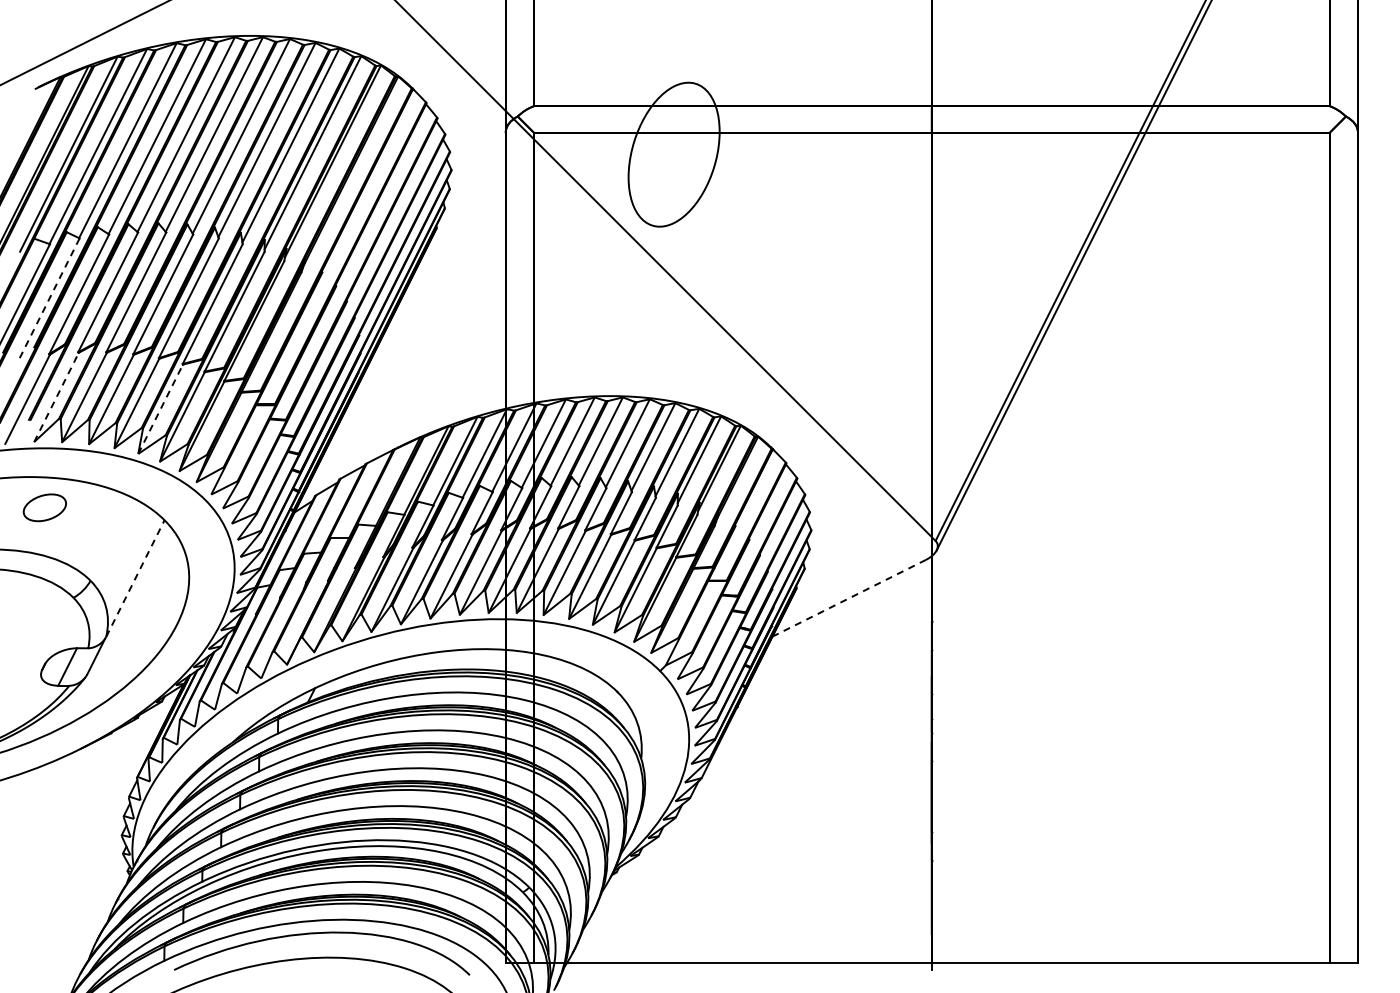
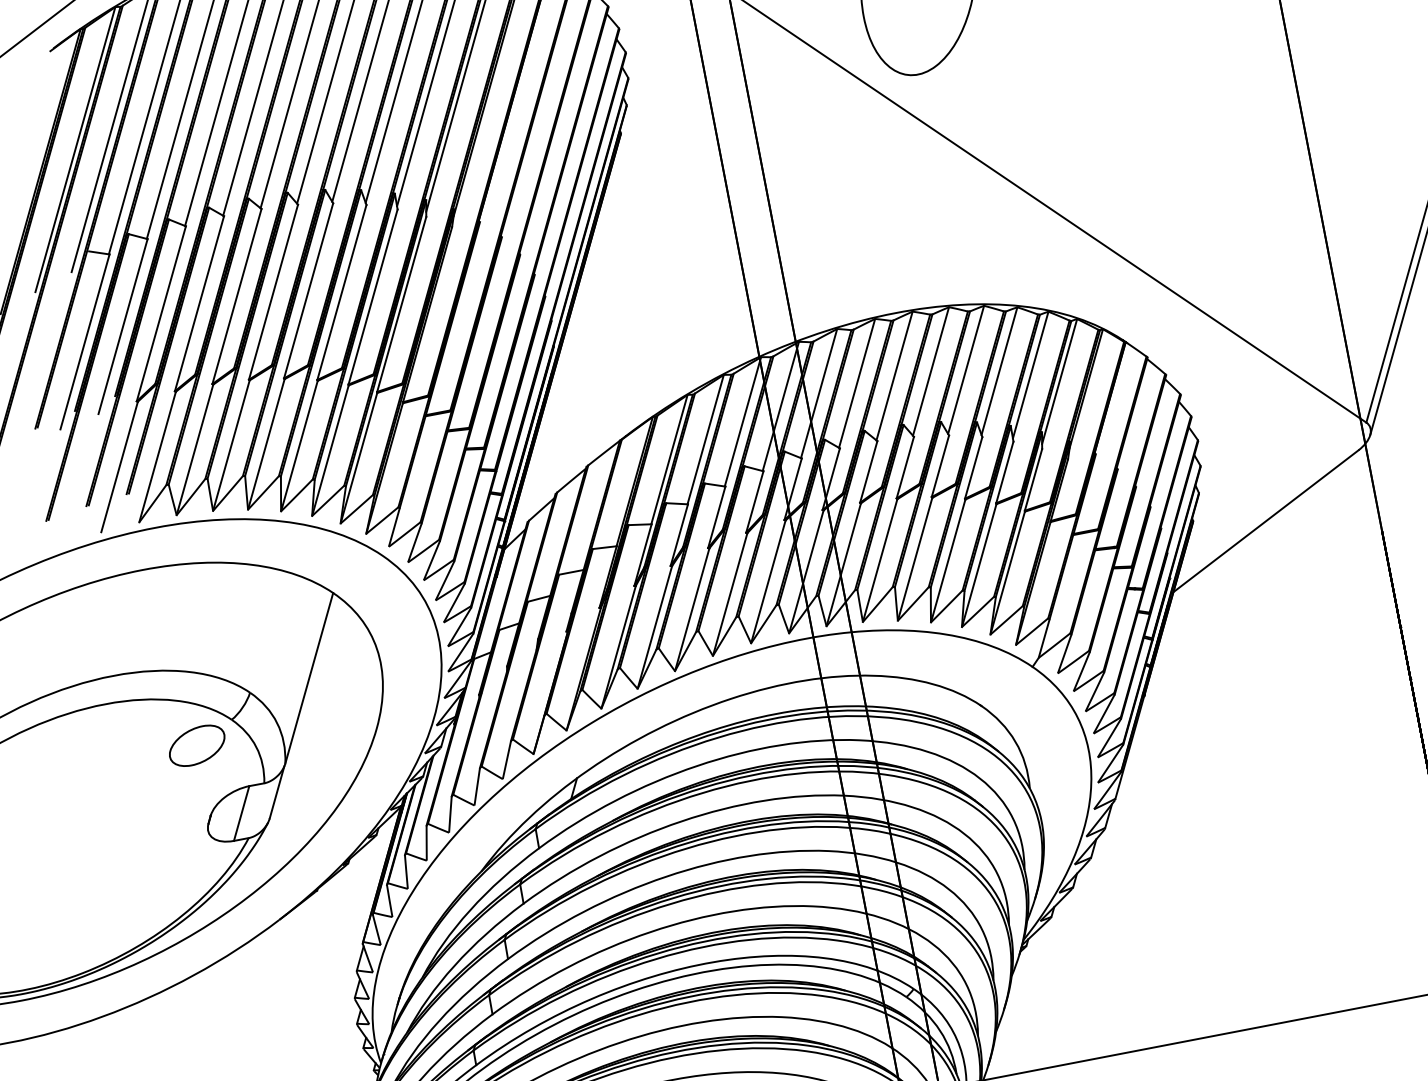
line: (49, 298) -> (122, 326), dashed -> solid
line: (56, 397) -> (157, 457), dashed -> solid
line: (160, 409) -> (299, 446), dashed -> solid
part: (44, 507) -> (196, 745), moved
line: (135, 578) -> (309, 678), dashed -> solid
line: (849, 598) -> (1266, 521), dashed -> solid

